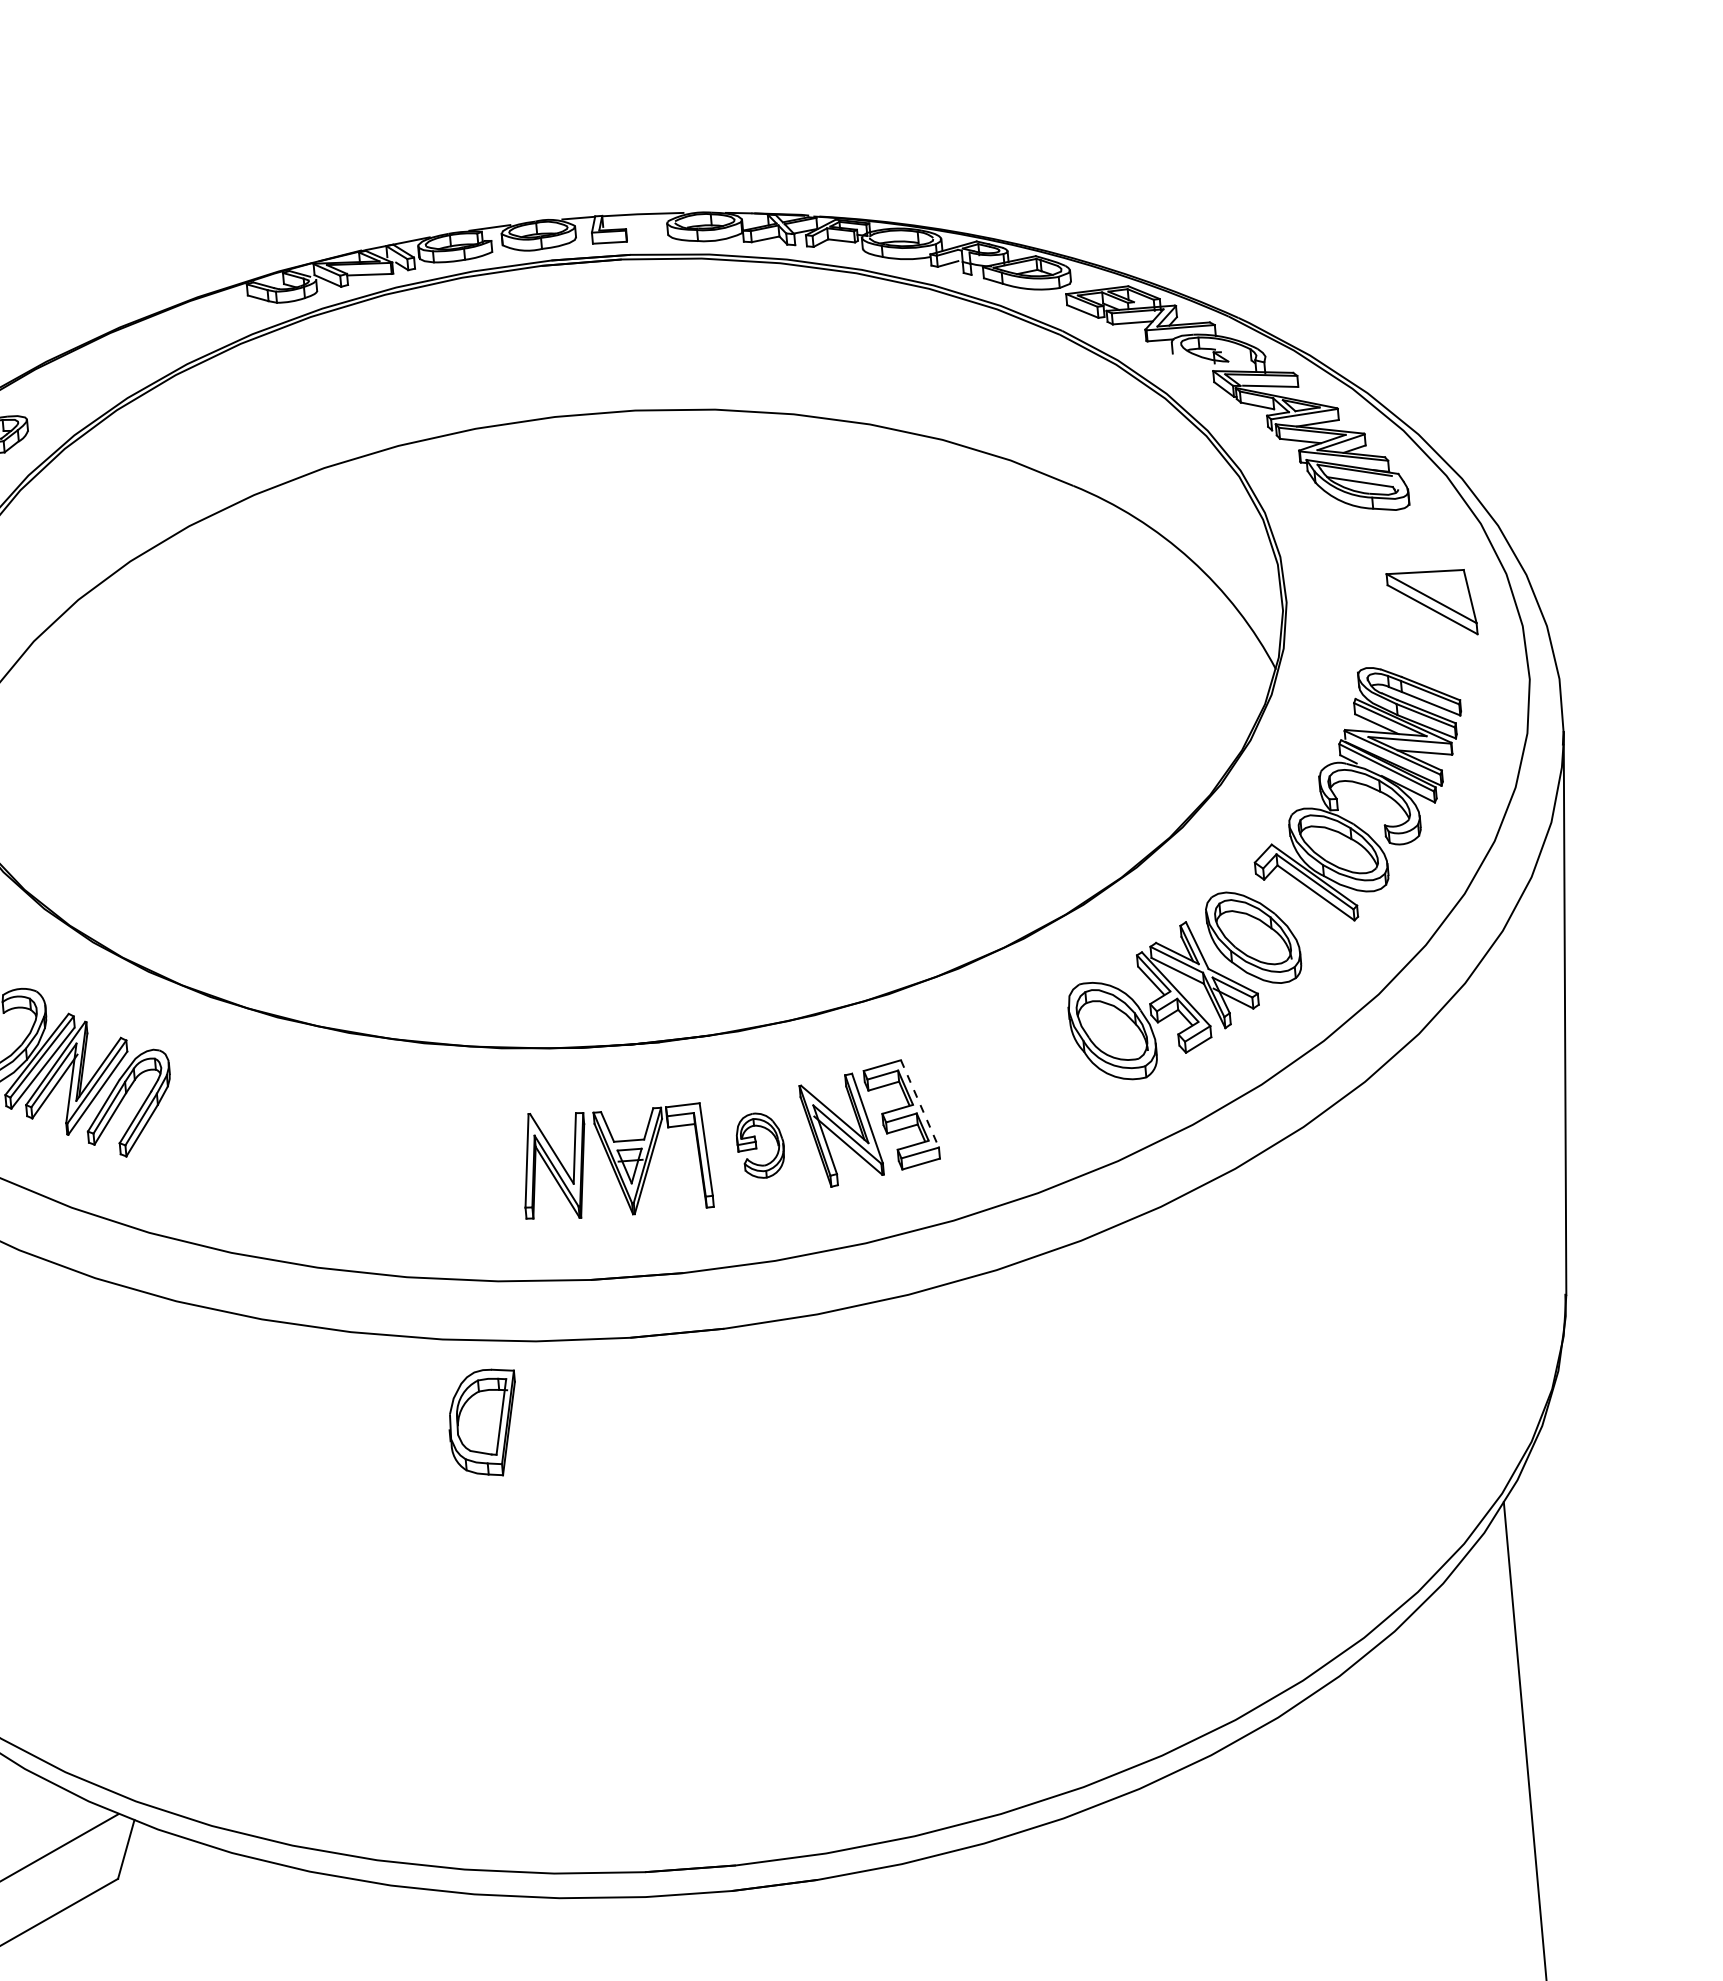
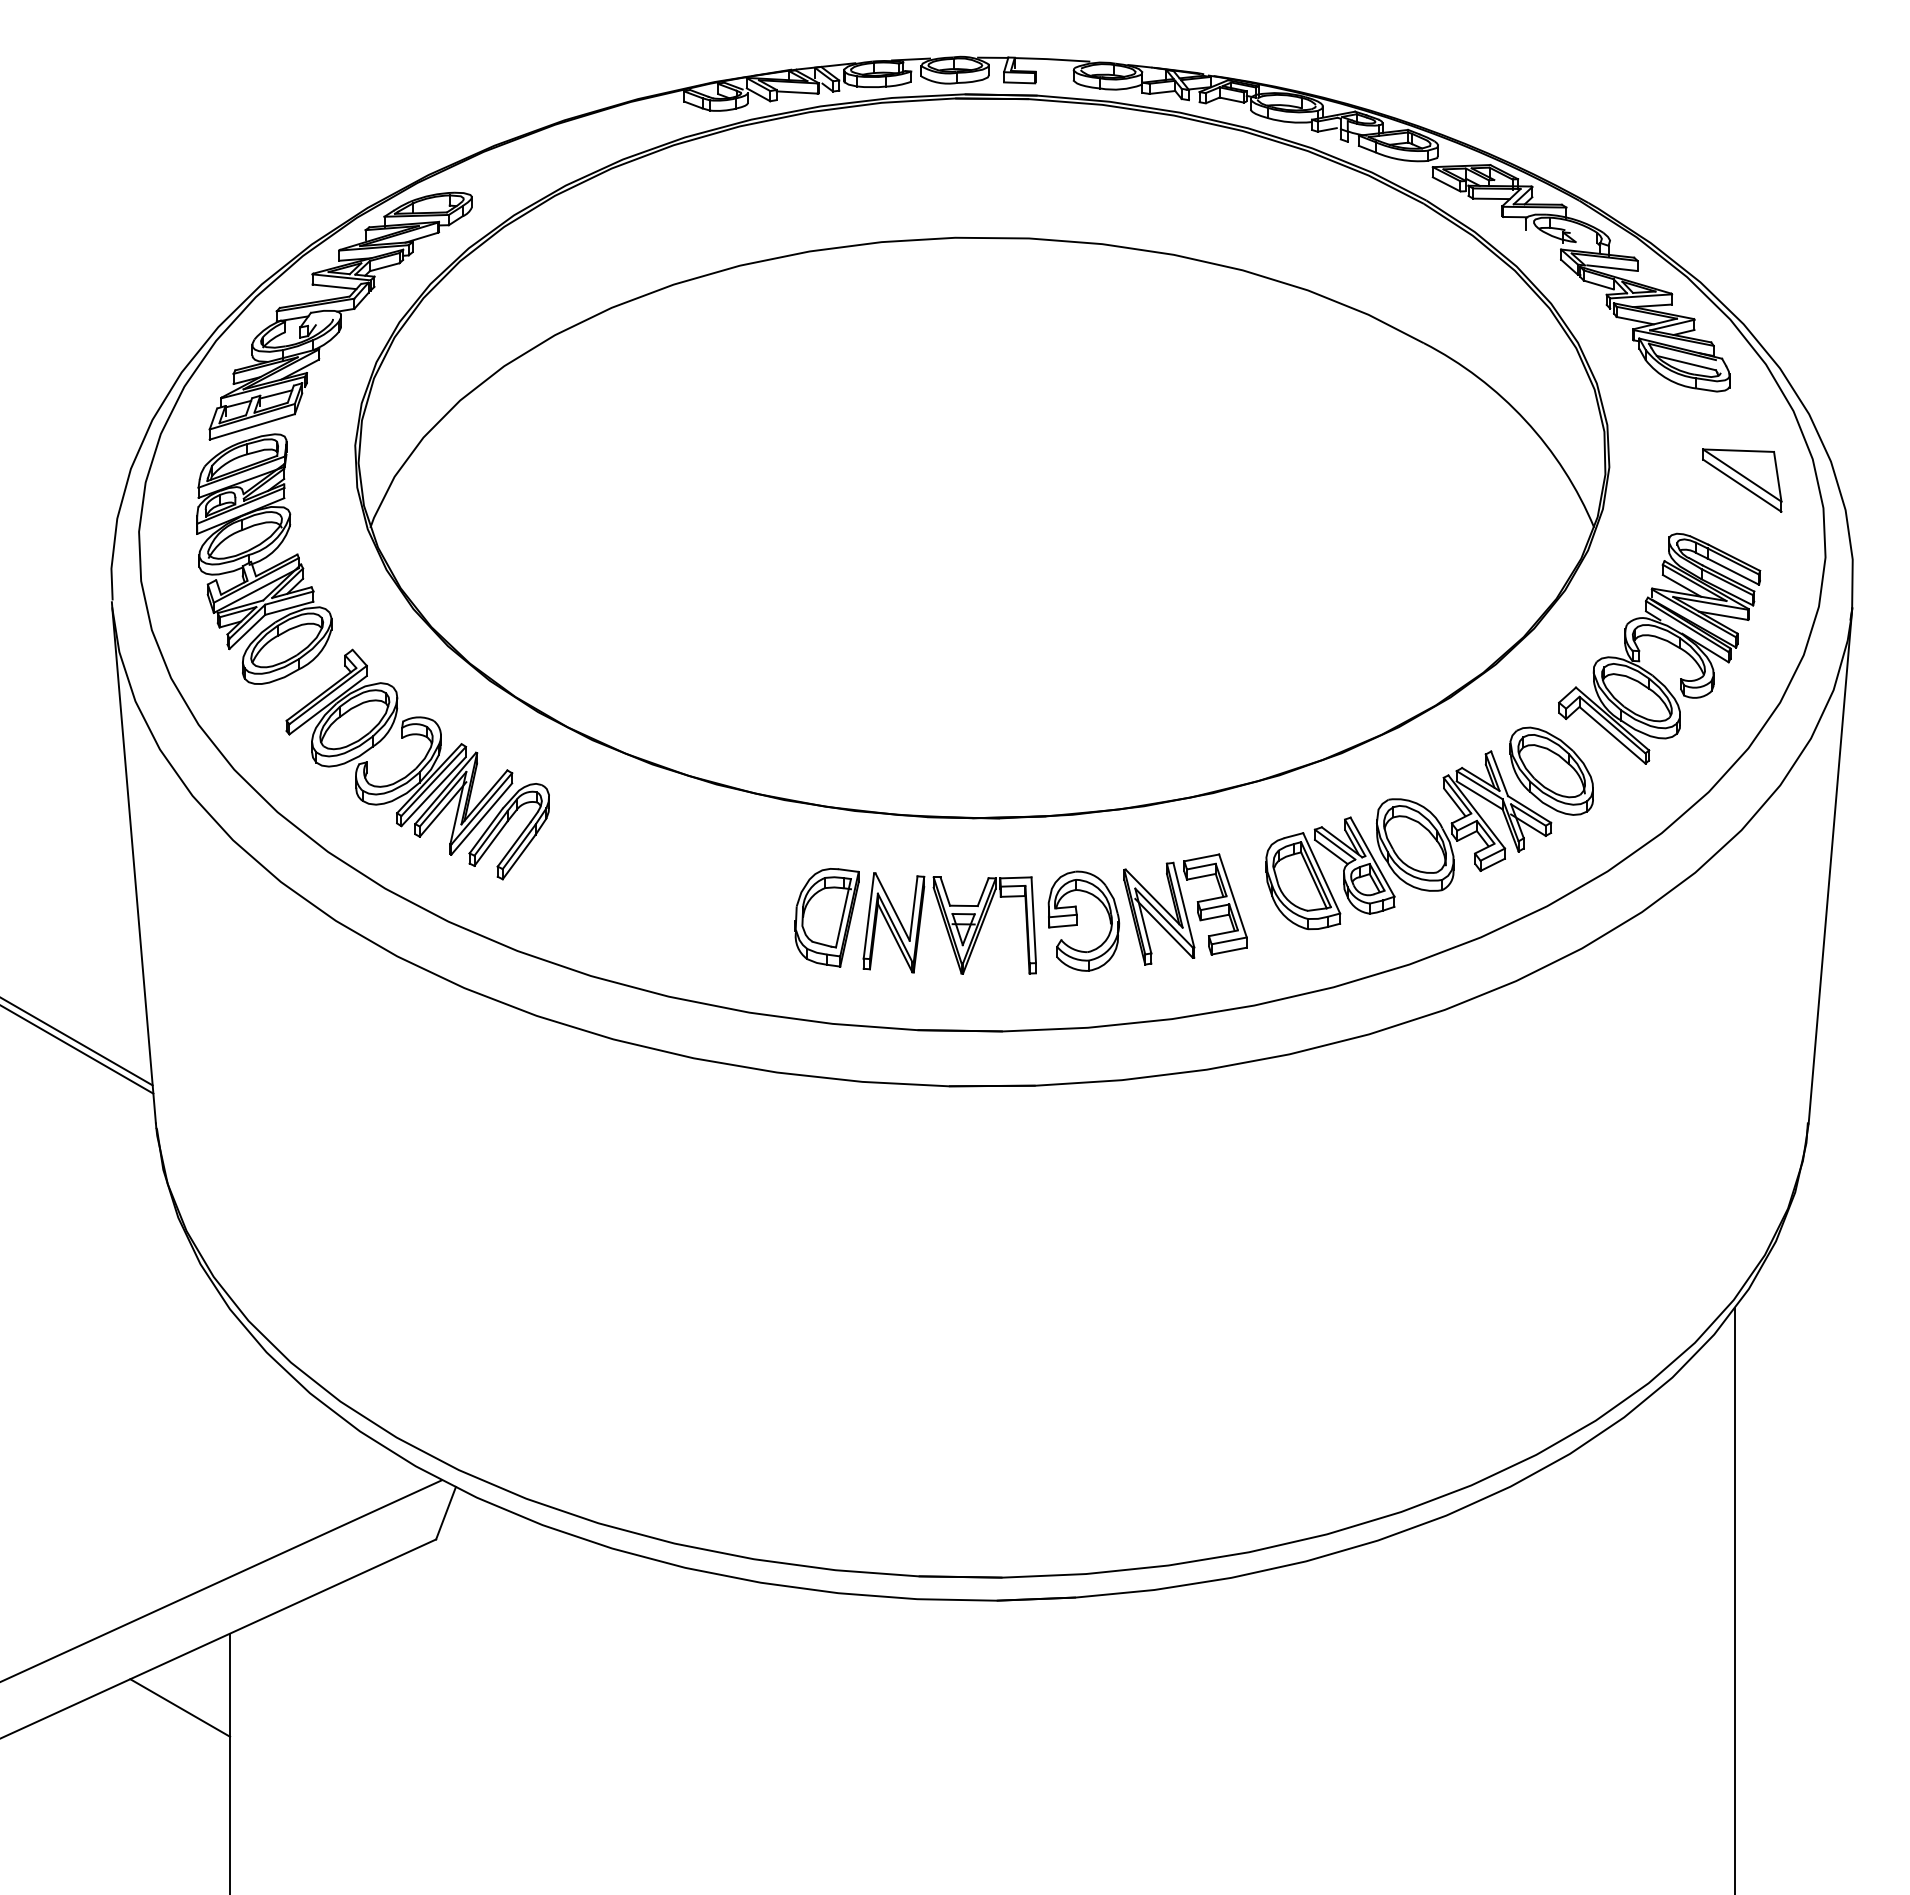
part: (1017, 1073) -> (1324, 876), added
line: (919, 1104) -> (1232, 896), dashed -> solid
part: (760, 1144) -> (1083, 920), size x1.67
part: (483, 1423) -> (826, 917), moved

